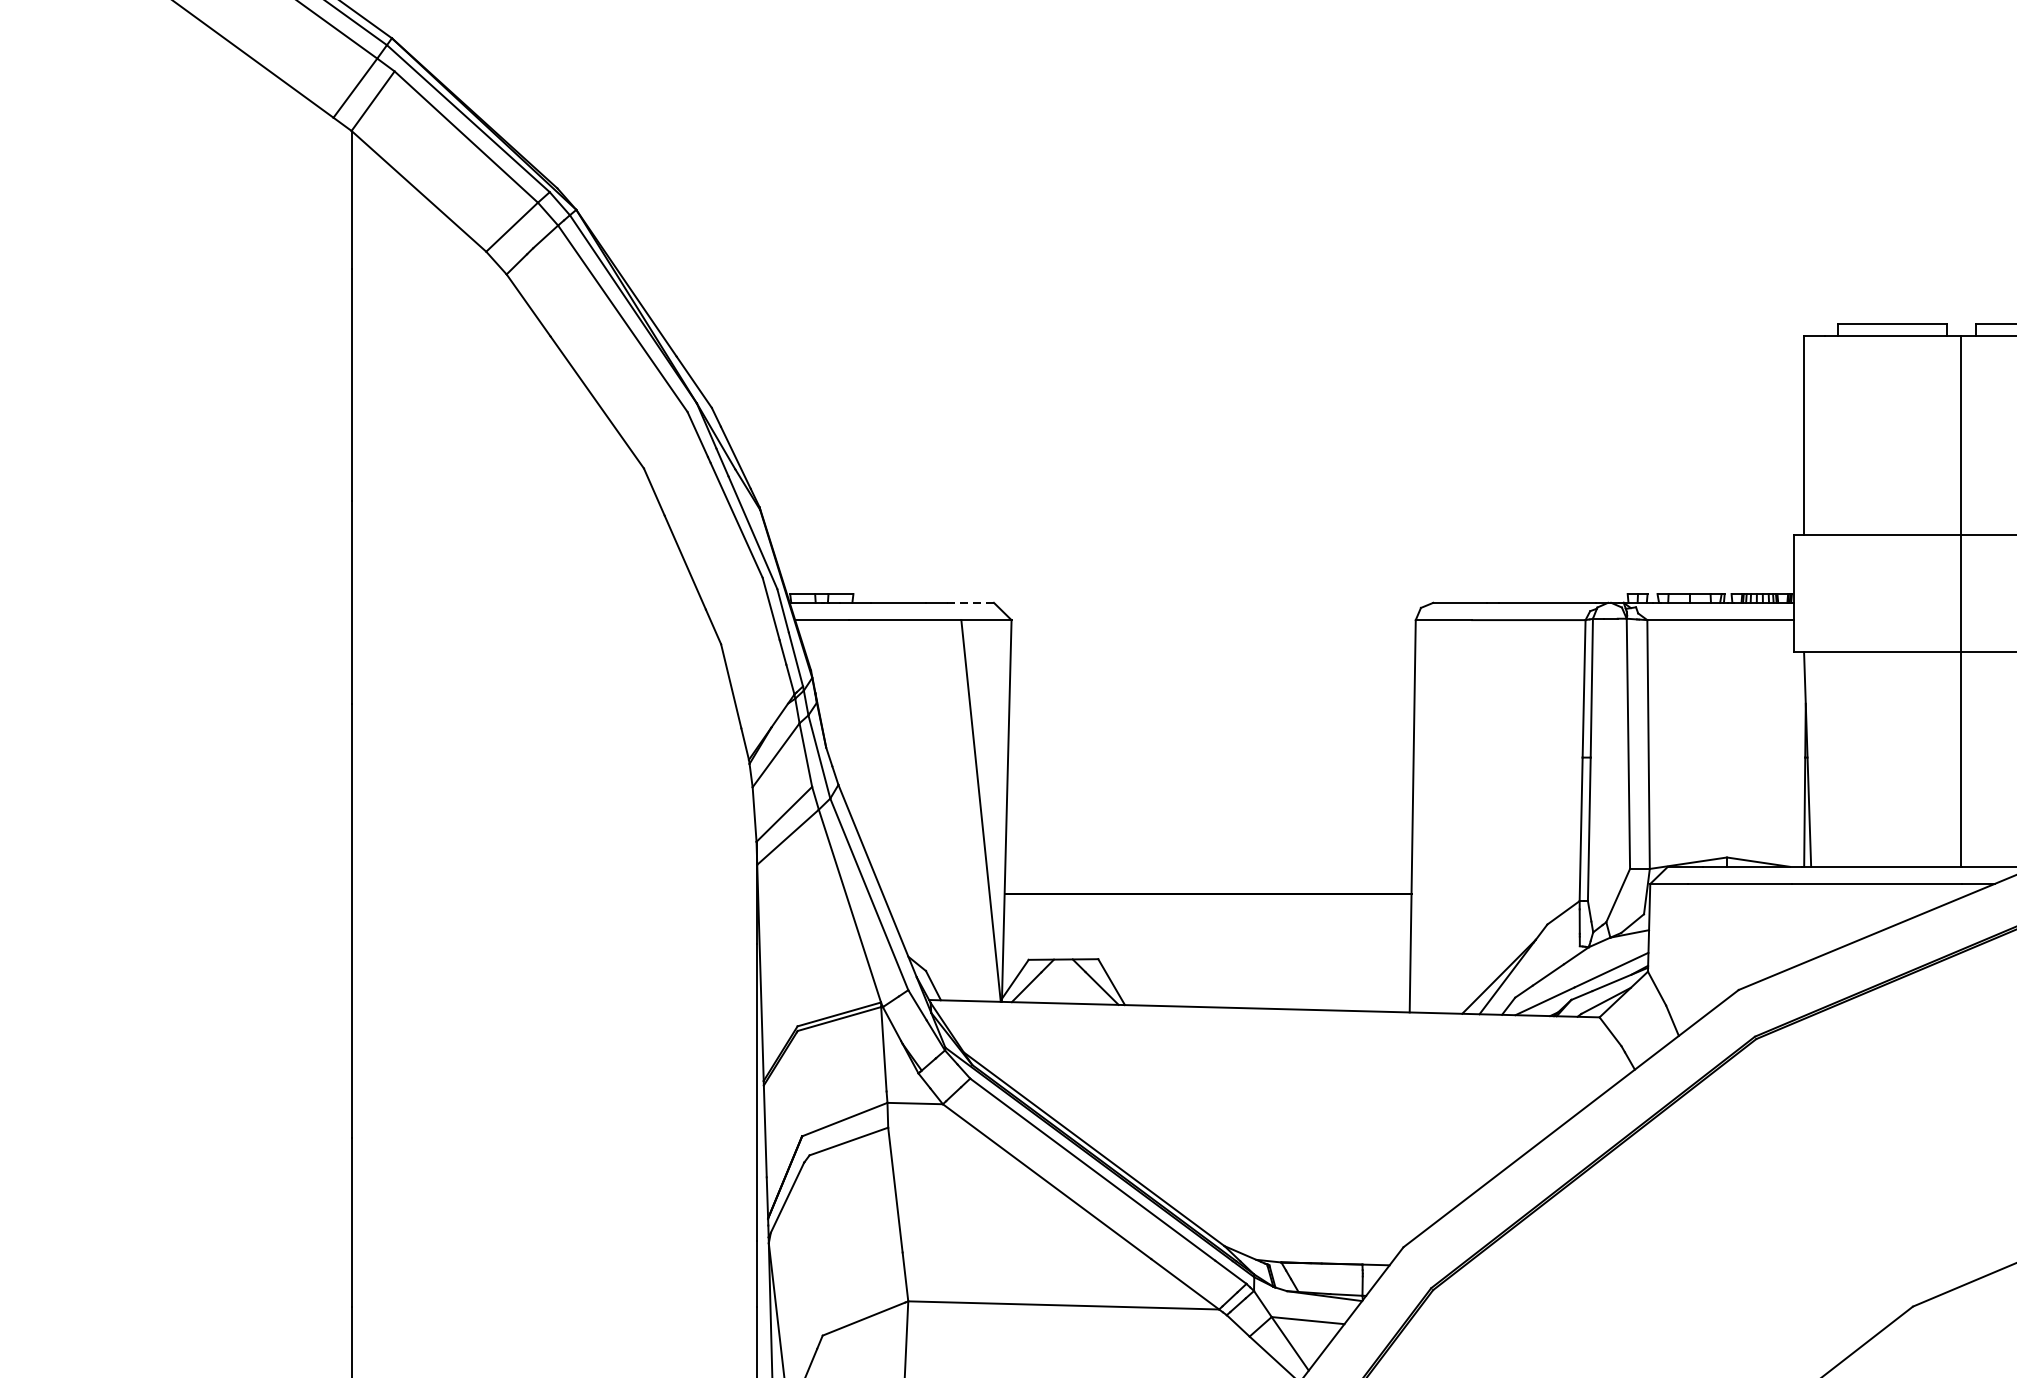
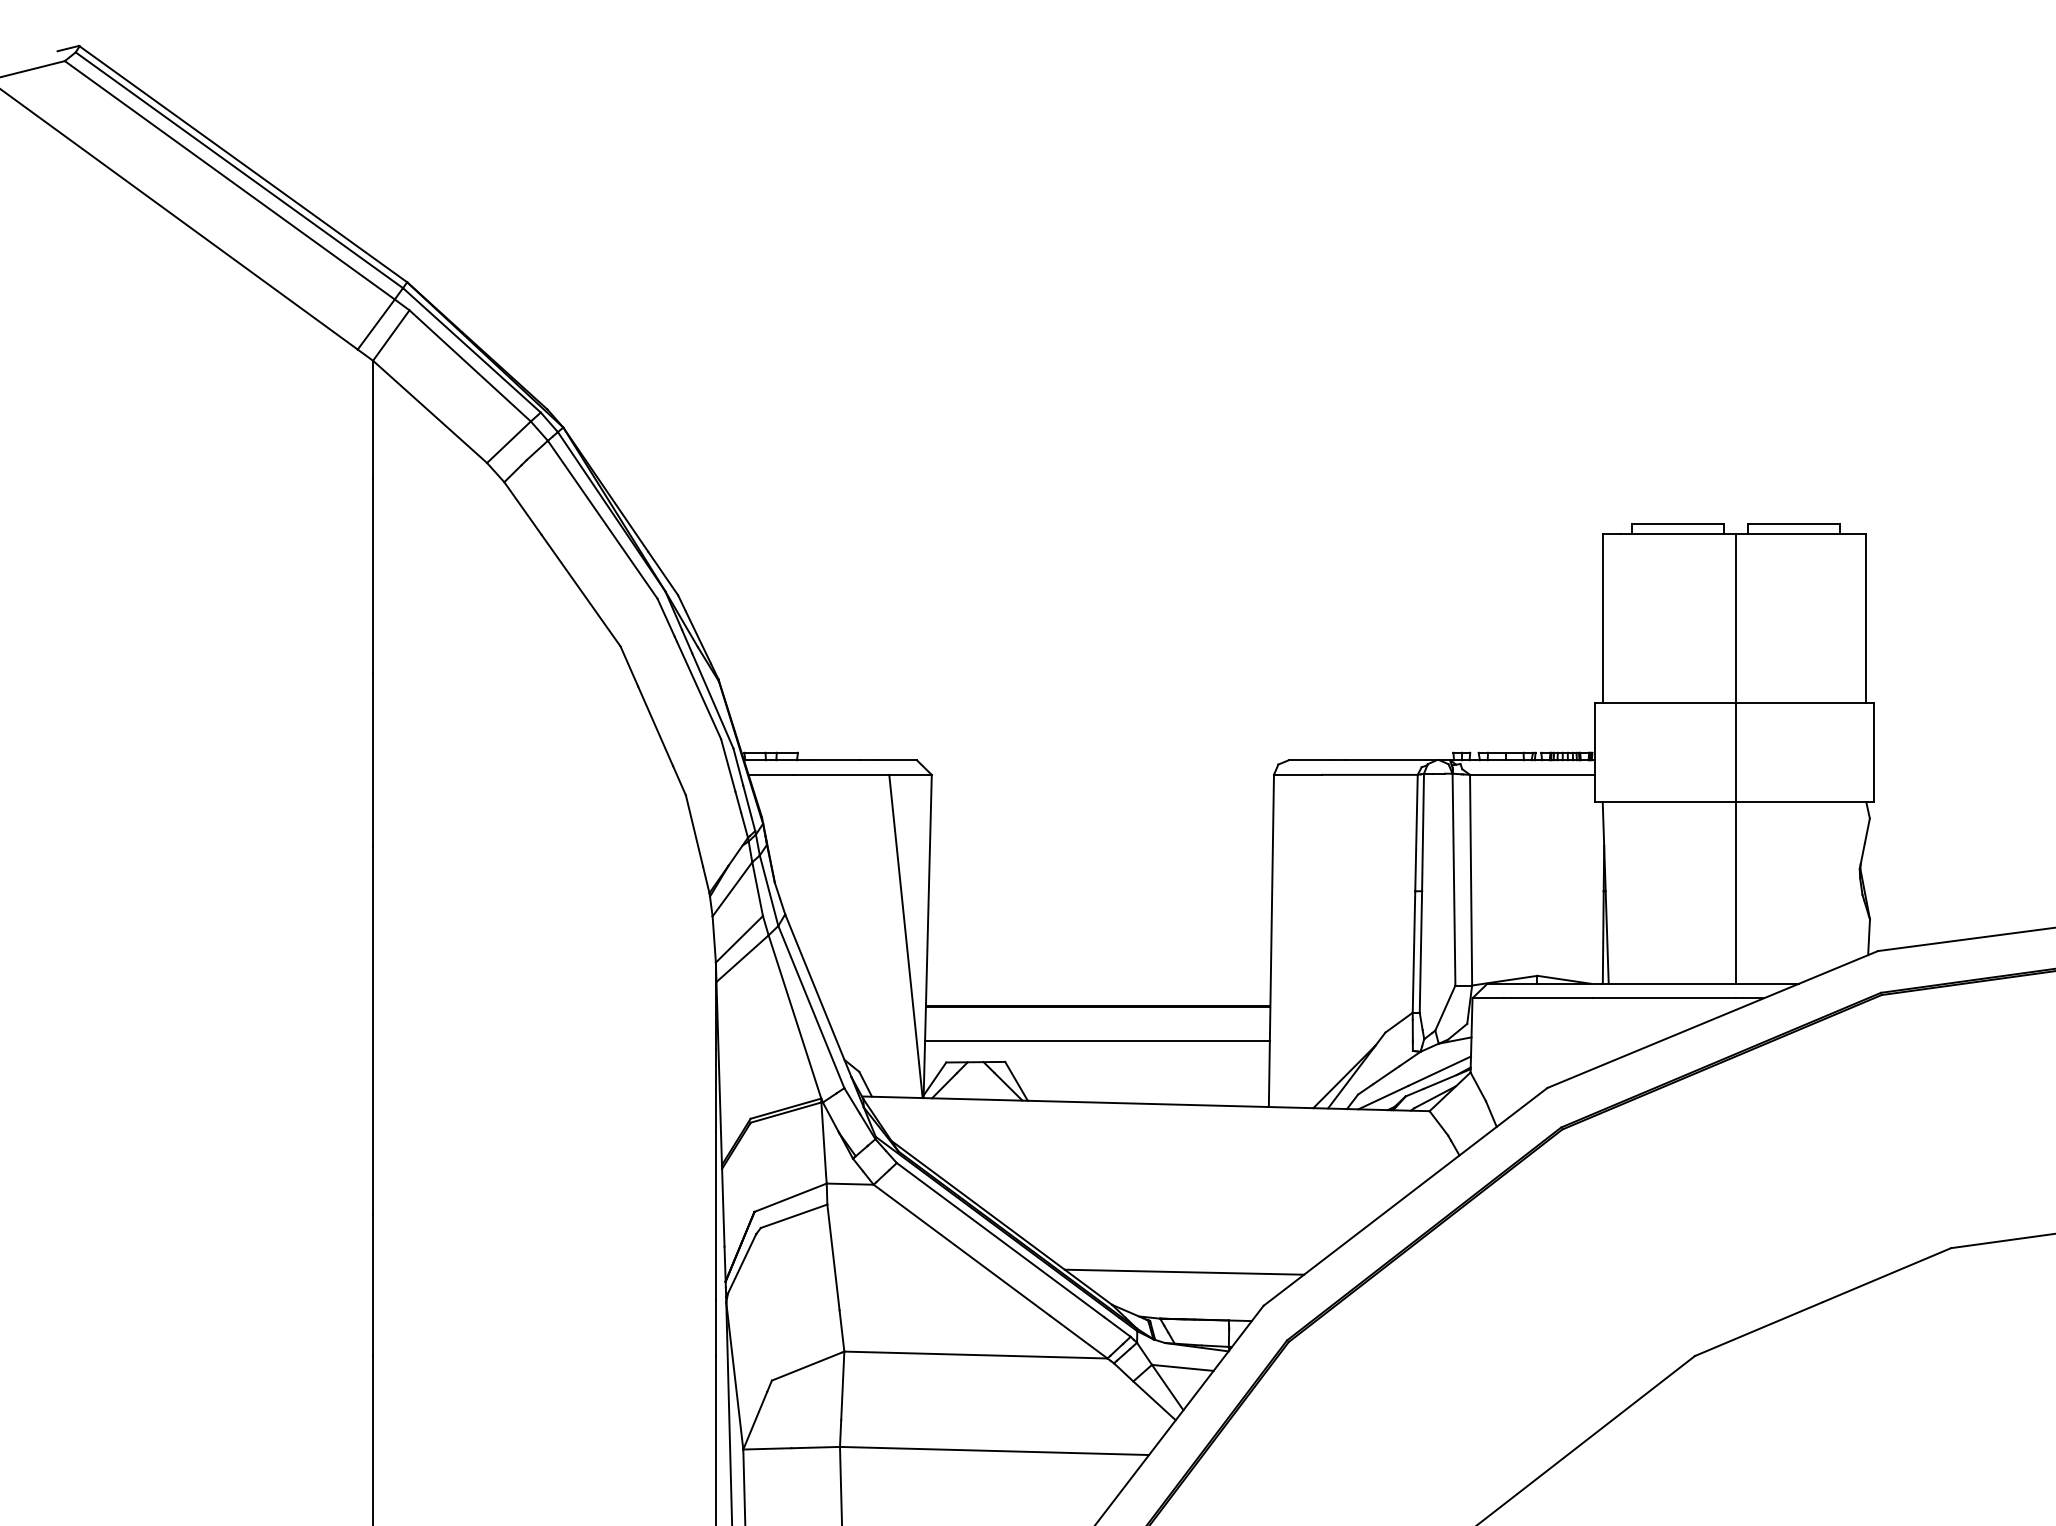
line: (971, 603) -> (897, 760), dashed -> solid
line: (1207, 933) -> (1097, 1040), added
line: (1310, 1206) -> (1184, 1271), added

